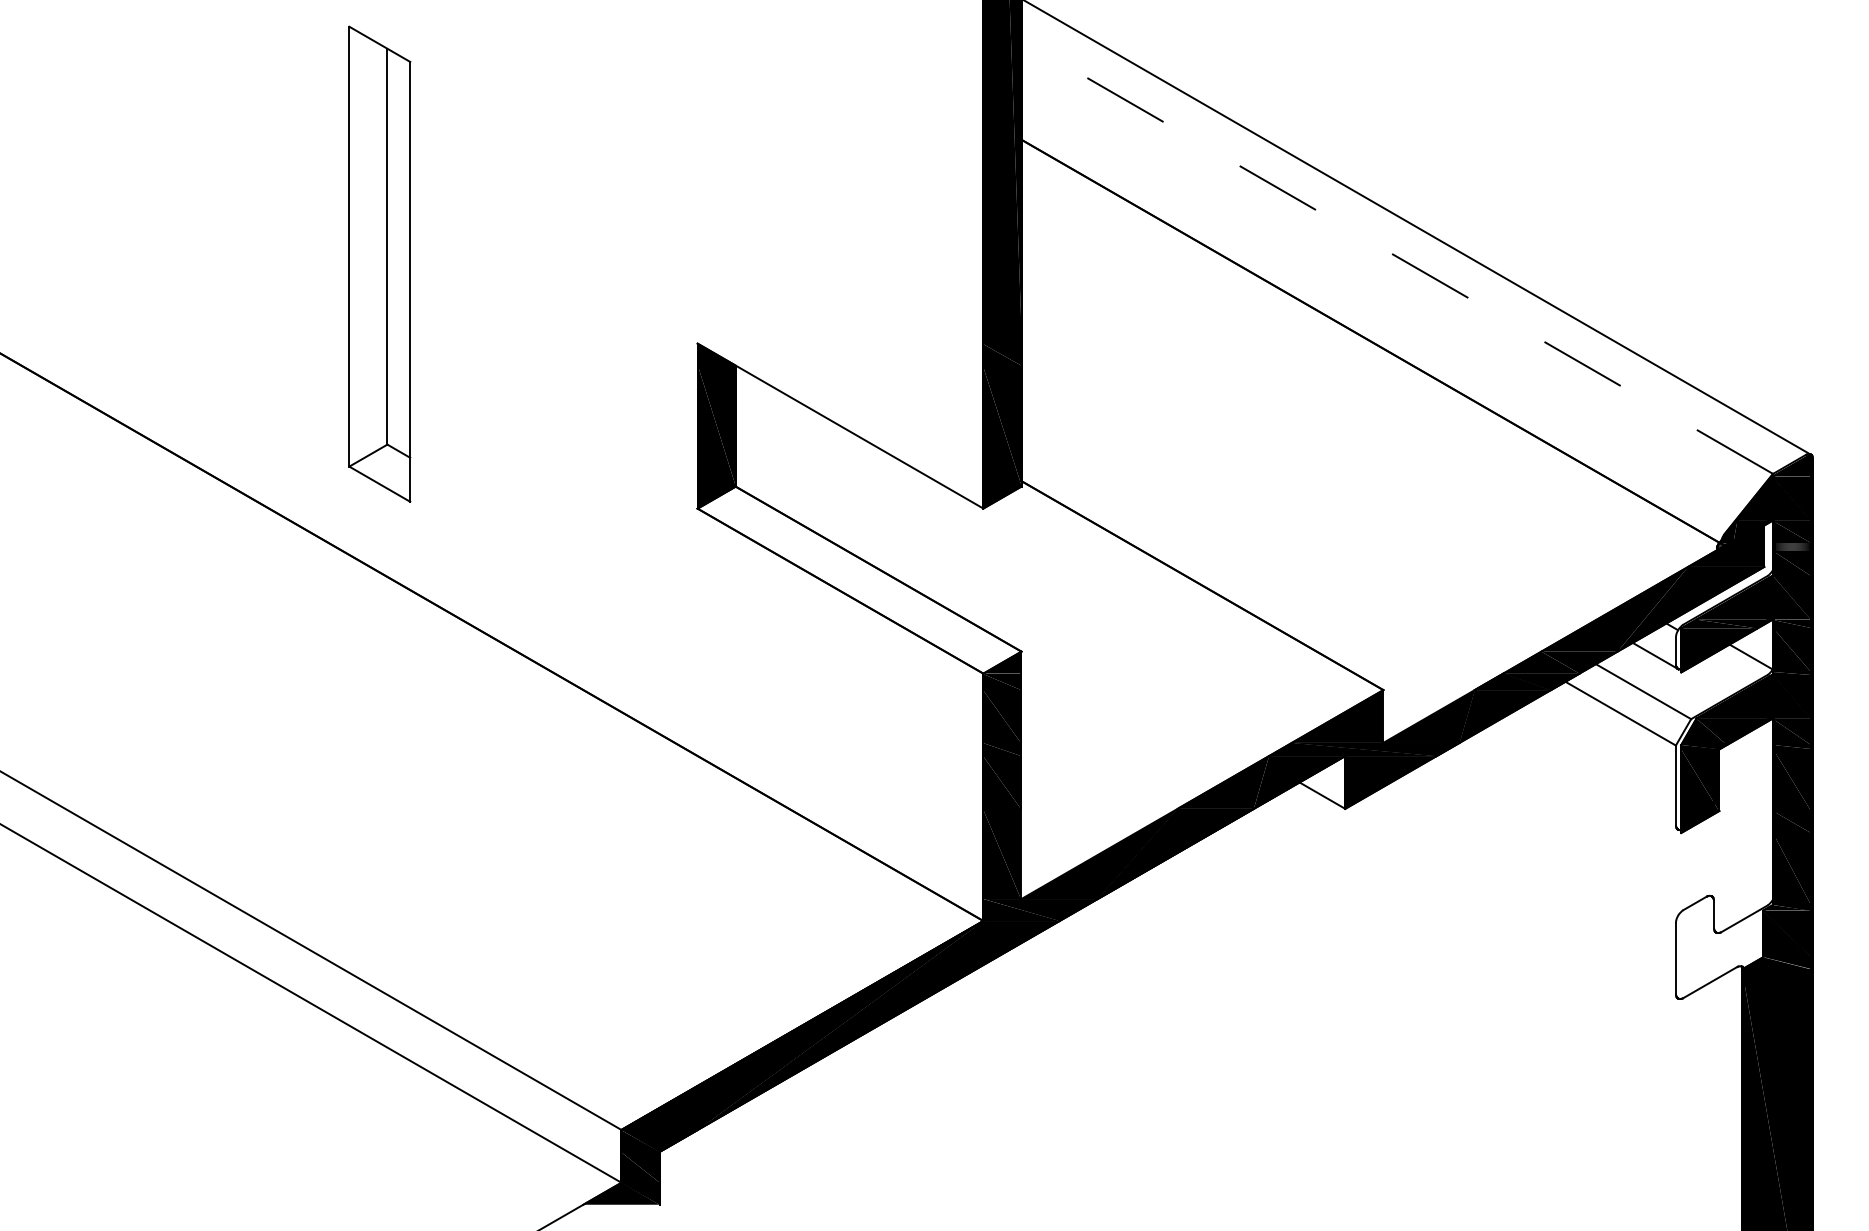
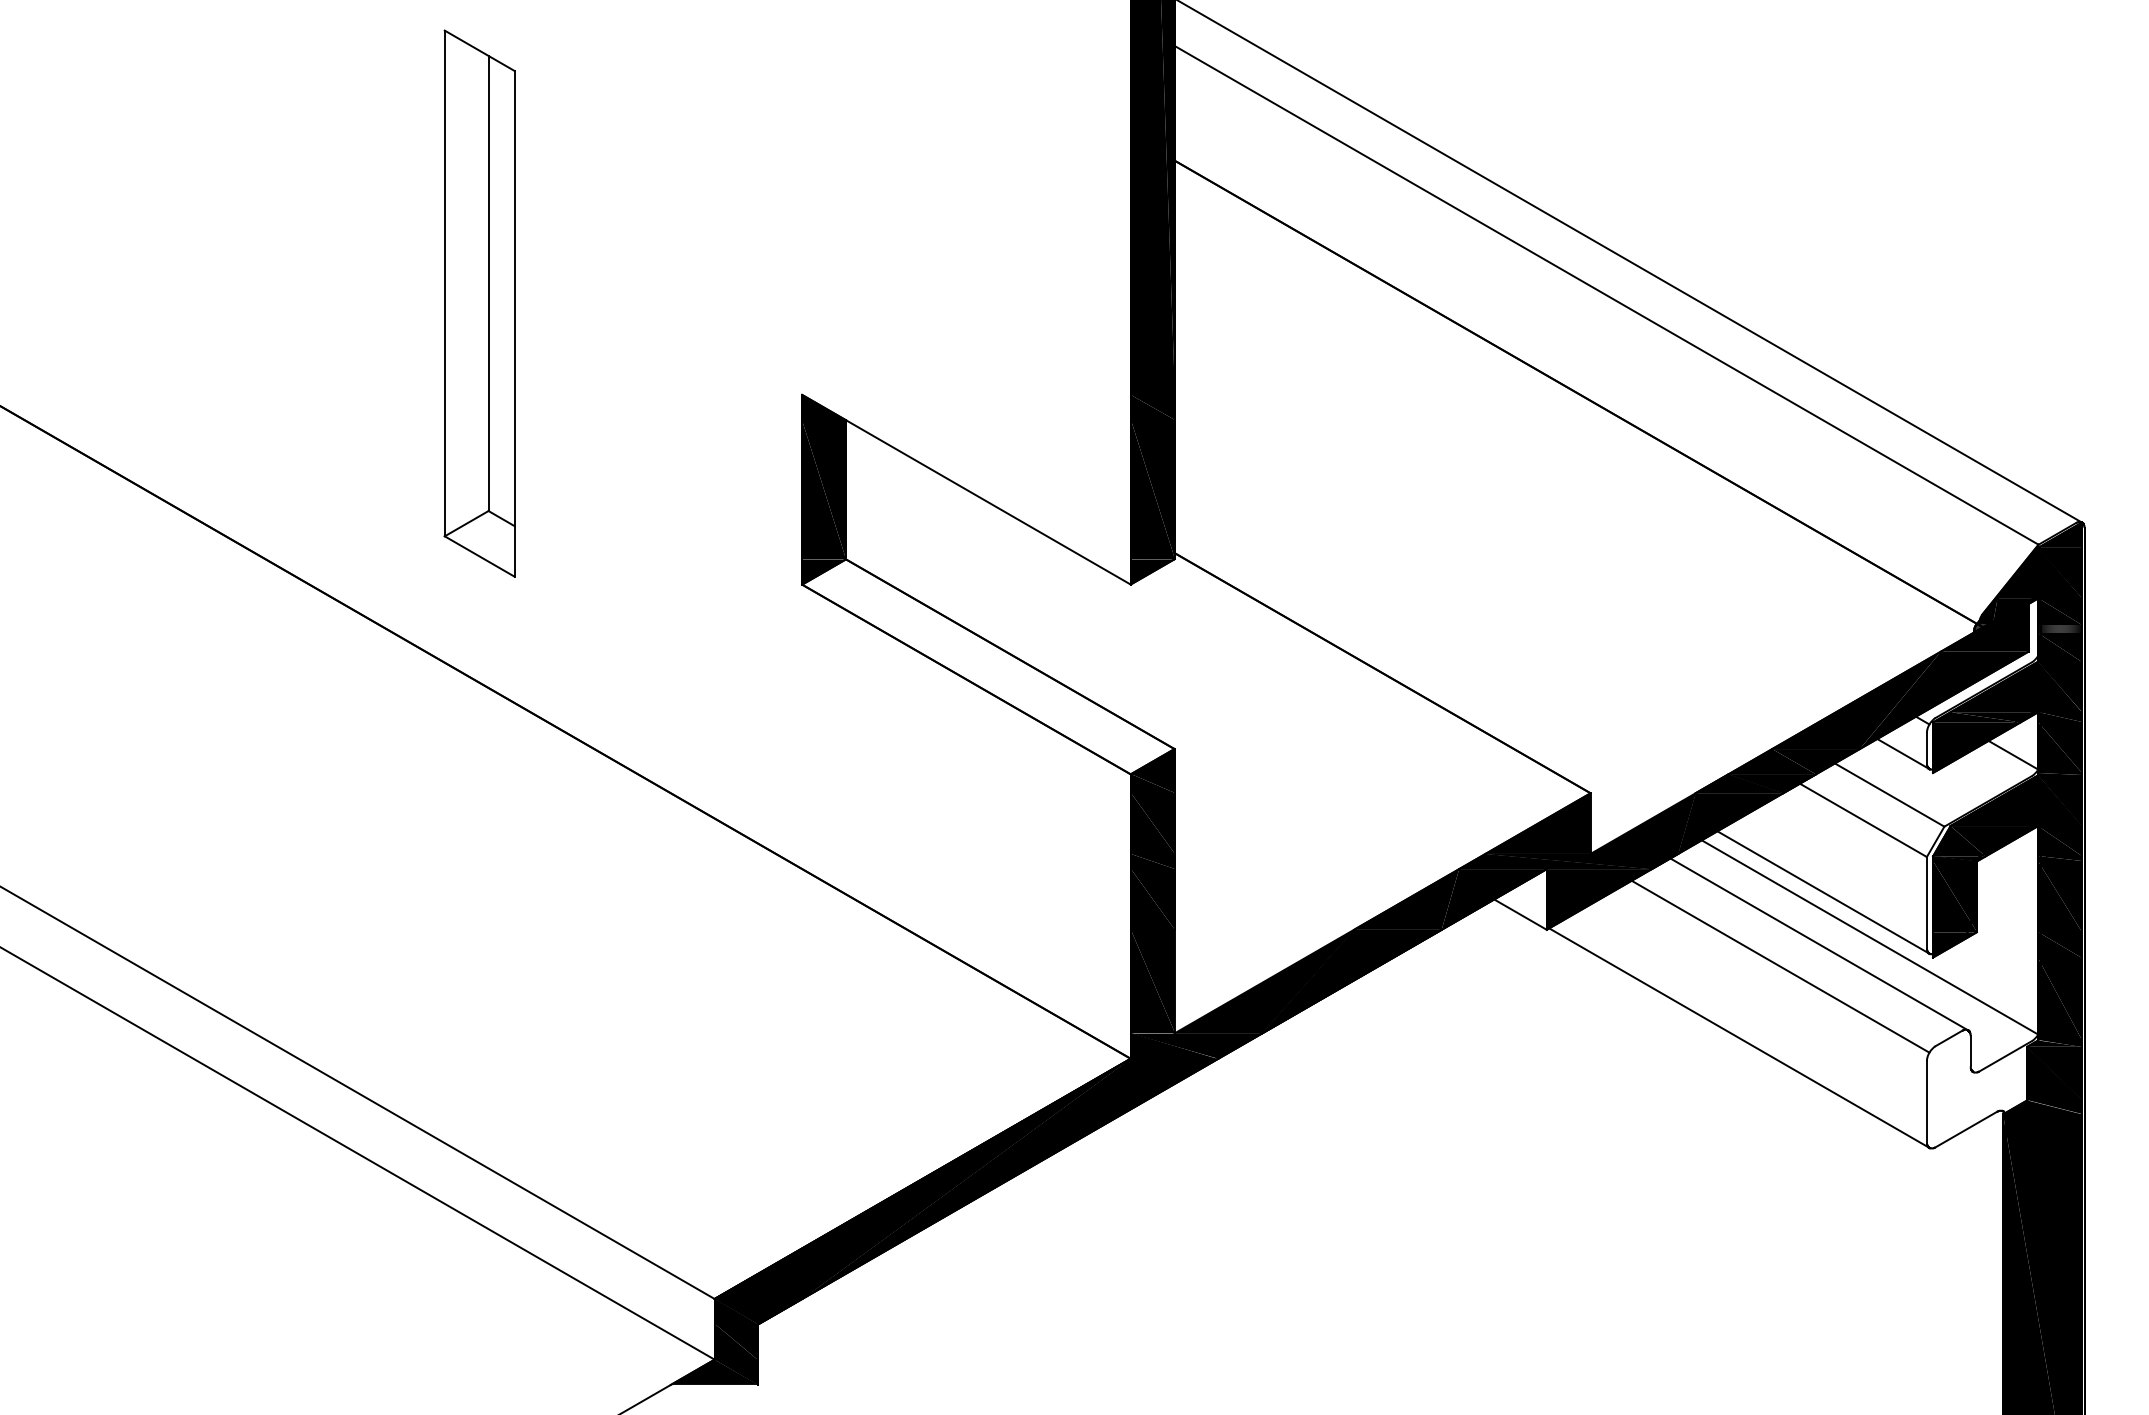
line: (1397, 257) -> (1606, 295), dashed -> solid
part: (379, 264) -> (479, 303), moved
line: (1585, 776) -> (1823, 892), added
line: (1625, 815) -> (1869, 937), added
line: (1582, 821) -> (1819, 944), added
line: (1548, 840) -> (1780, 966), added
line: (1512, 902) -> (1739, 1037), added

